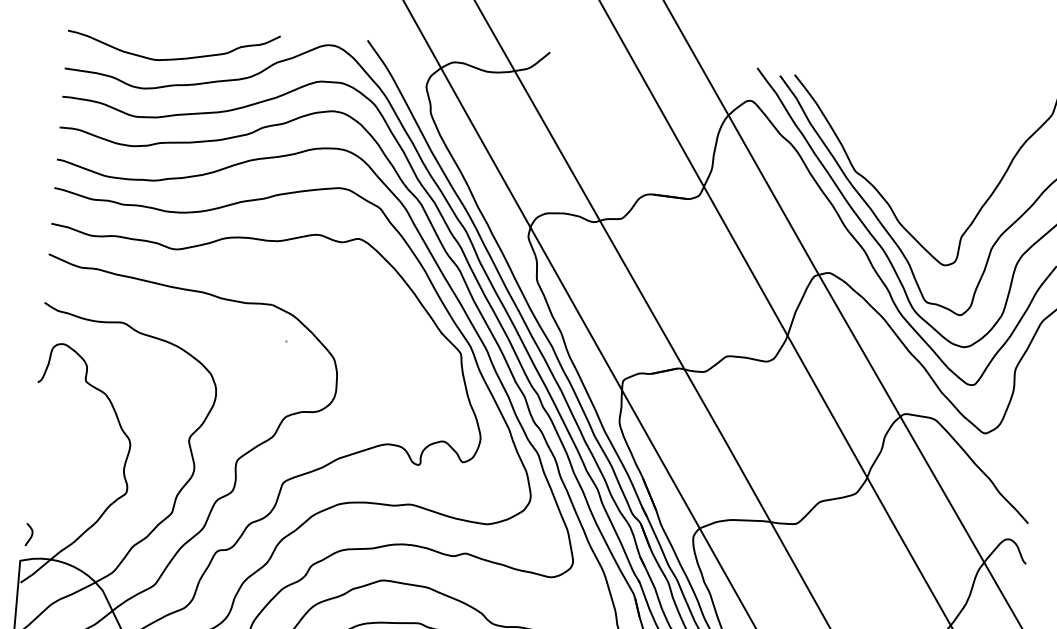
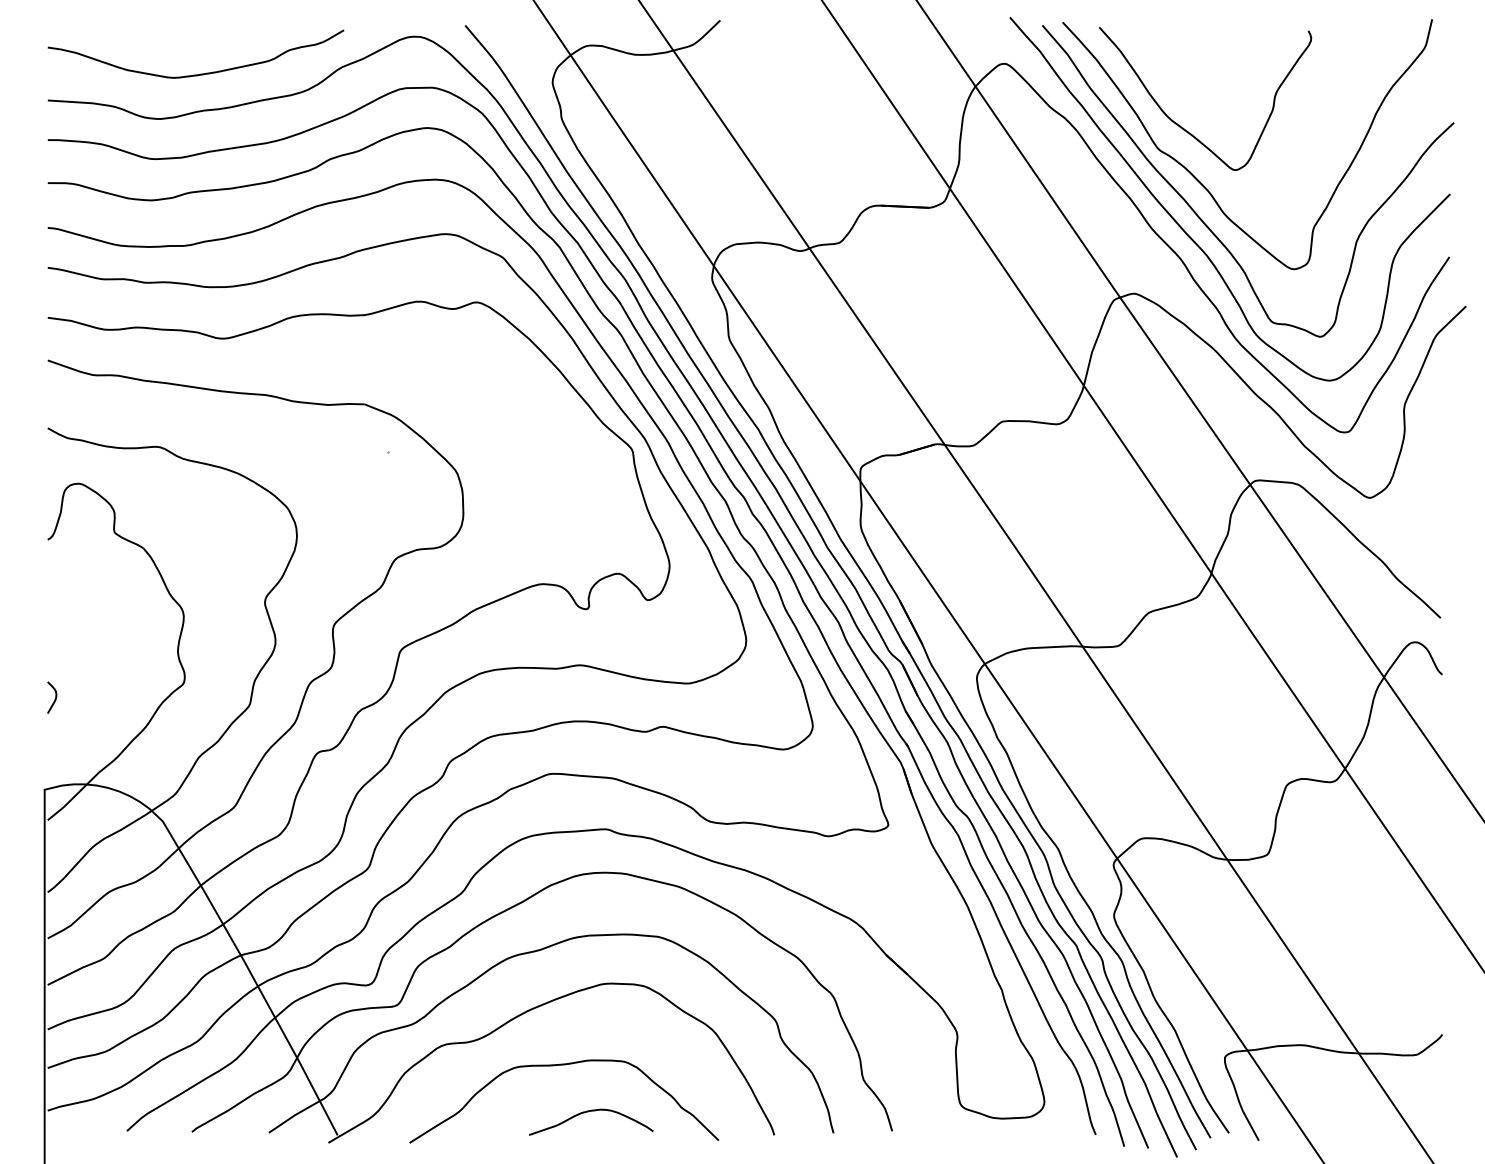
curve: (874, 157) -> (1183, 127), added
curve: (30, 536) -> (54, 699), moved

